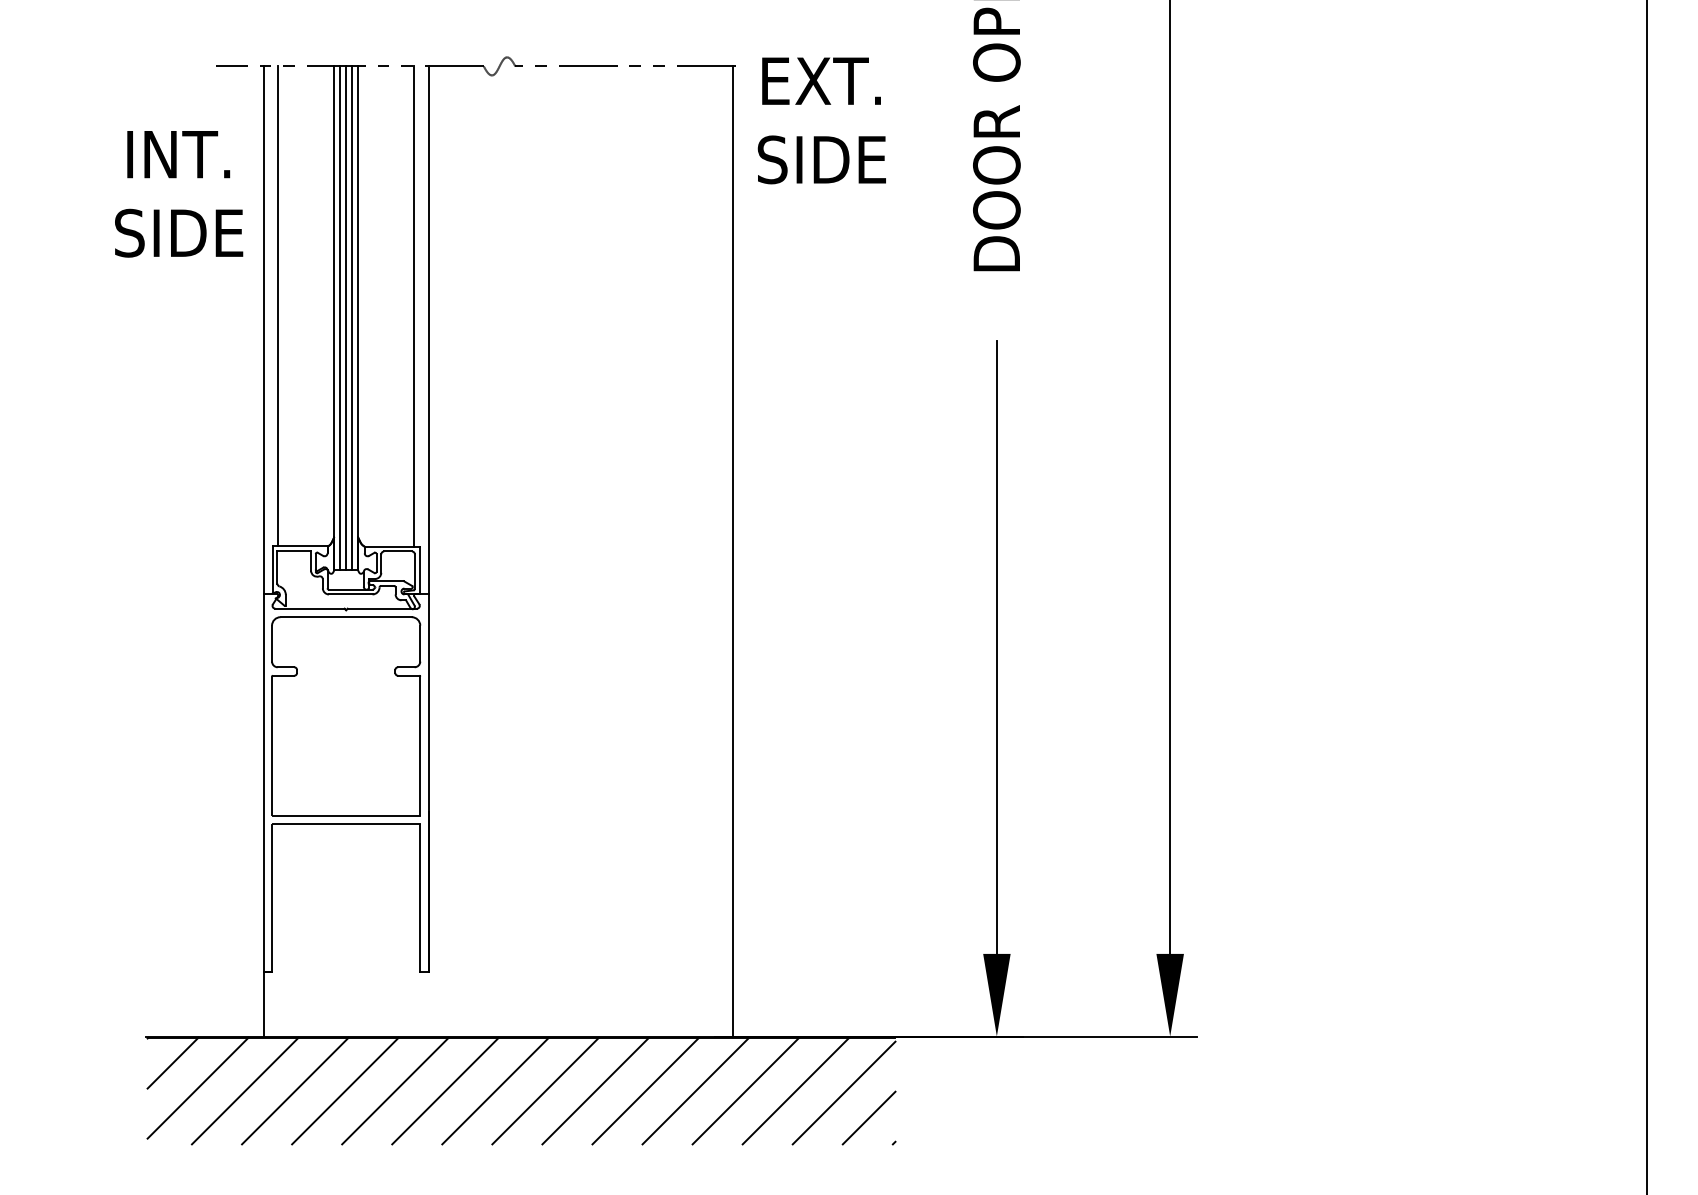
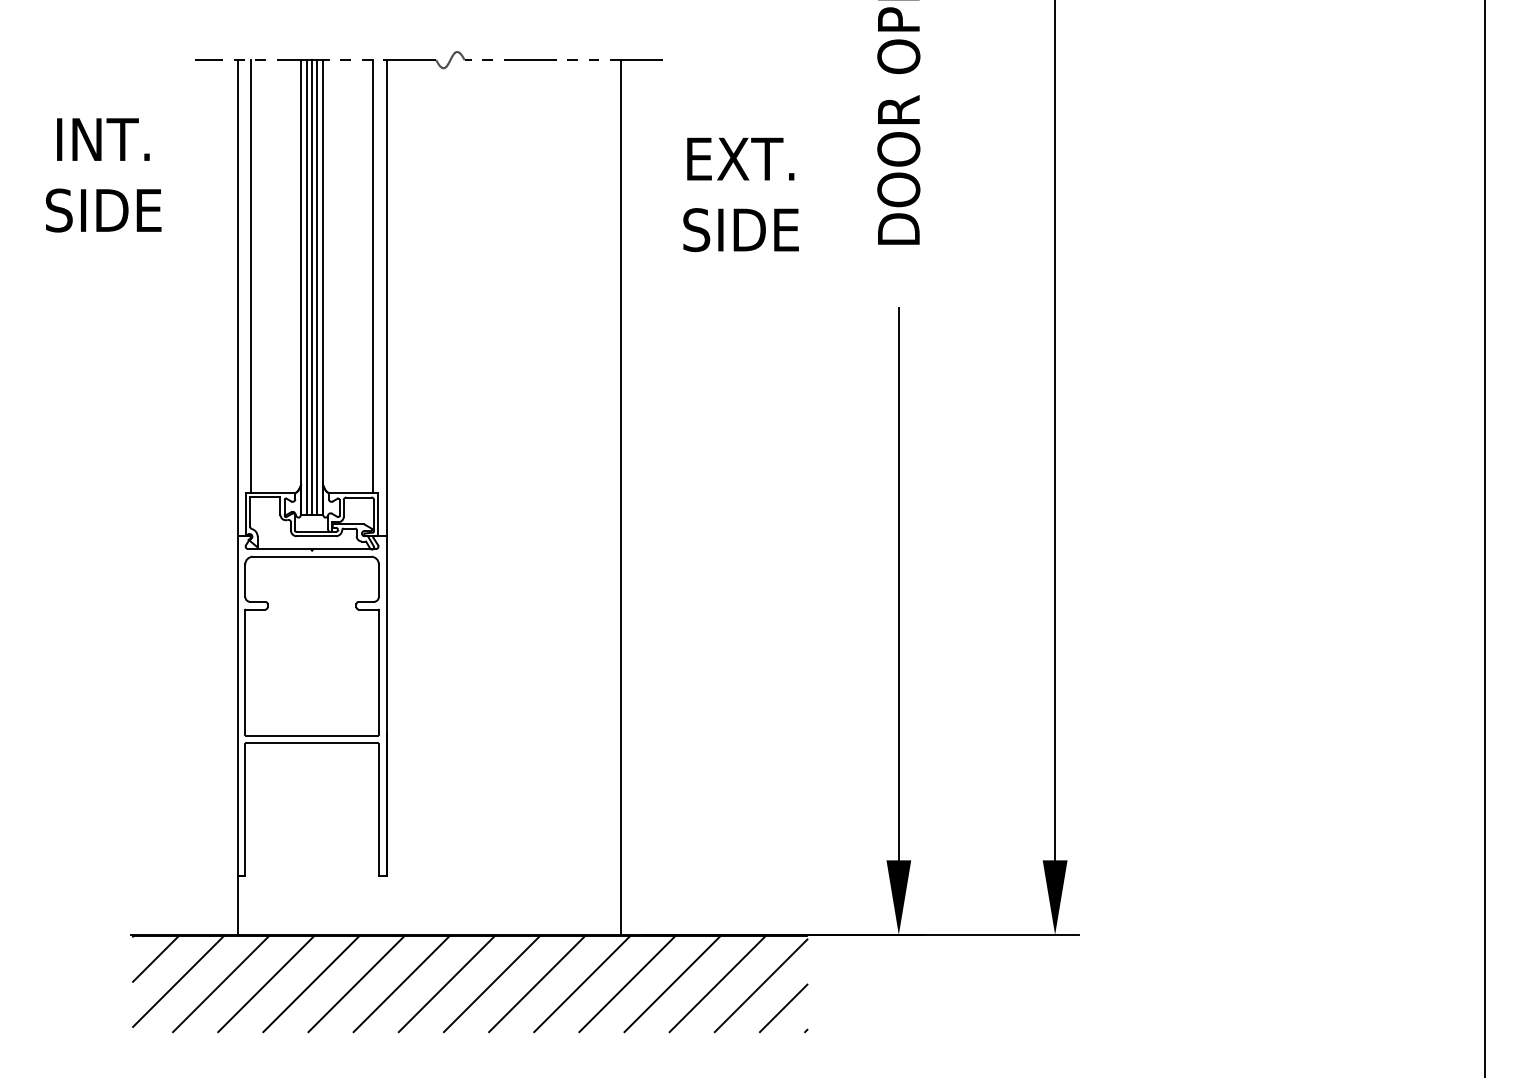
text: (821, 120) -> (740, 194), moved
text: (179, 194) -> (104, 175), moved
line: (733, 551) -> (620, 497), moved

